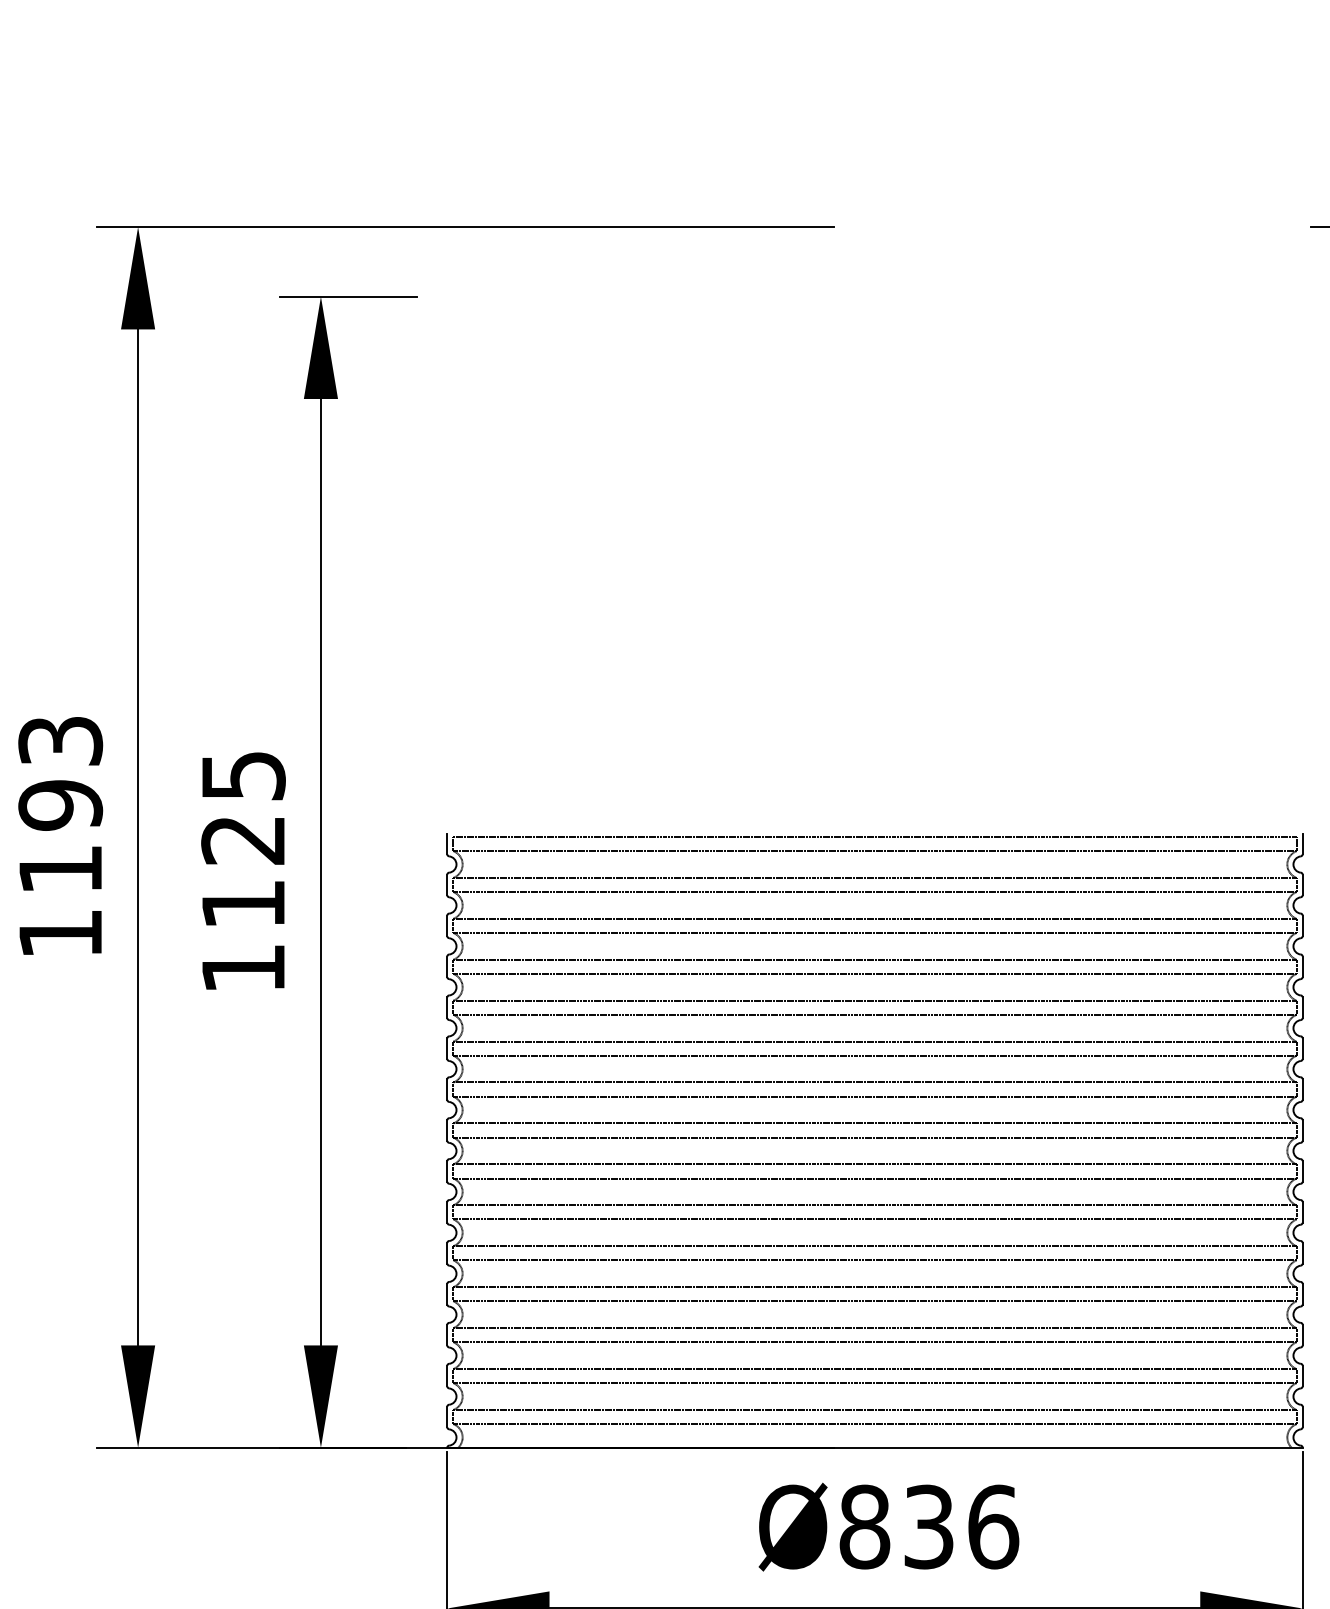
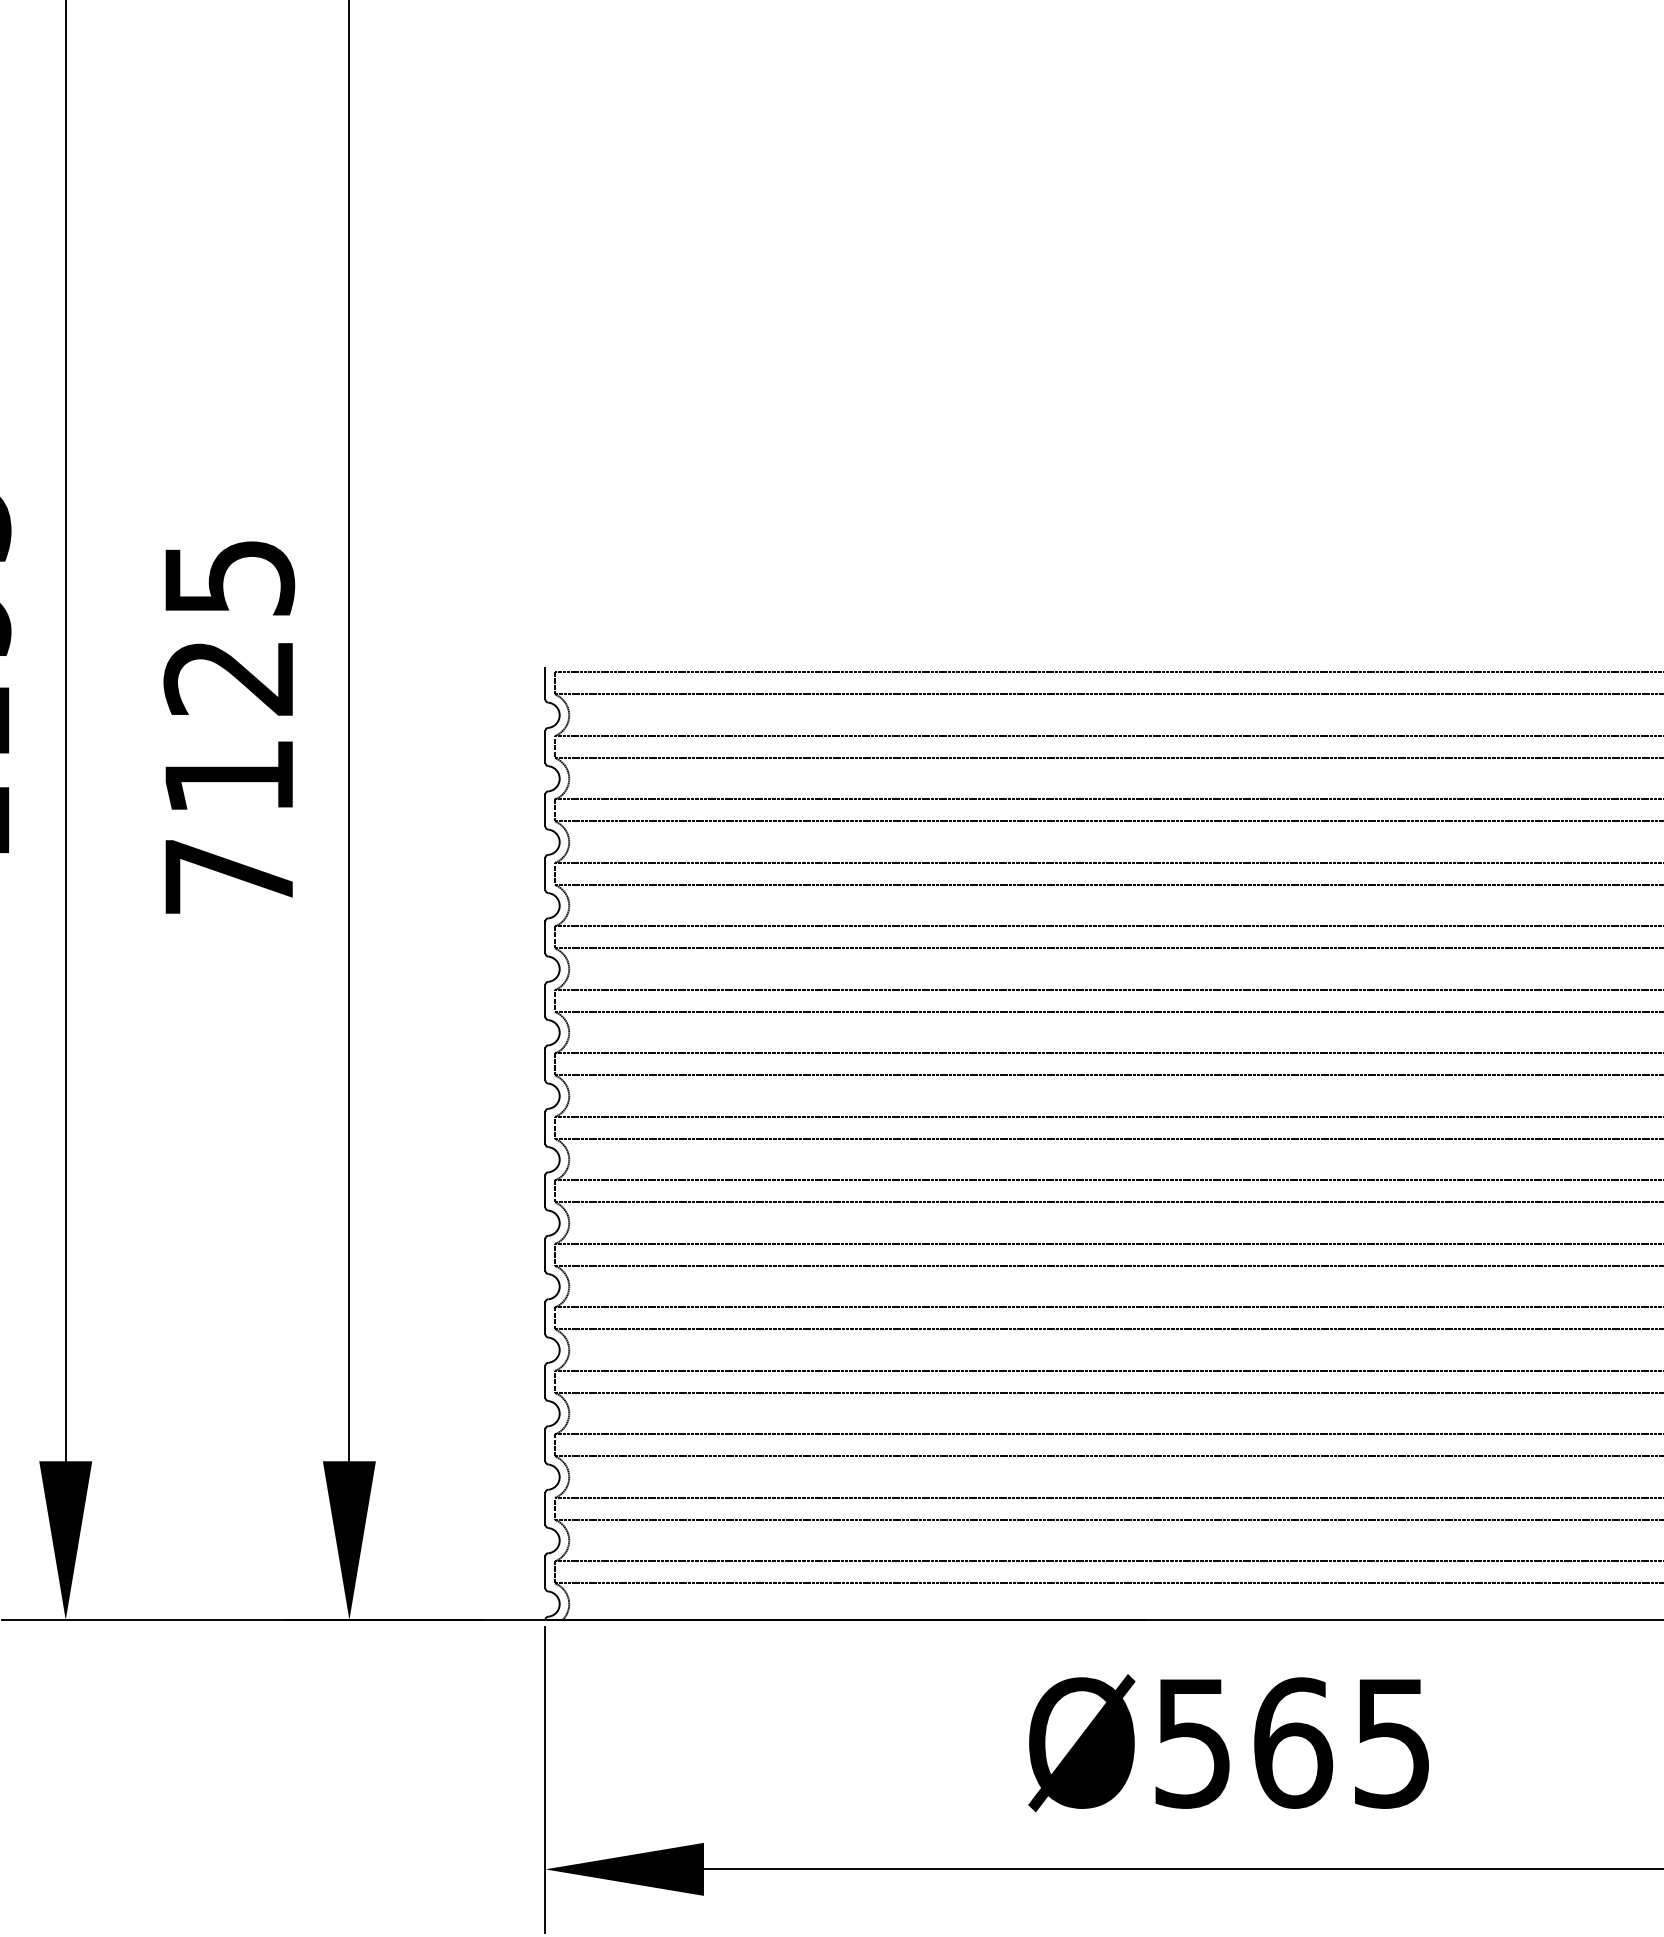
text: (243, 968) -> (229, 876), 1125 -> 7125
text: (929, 1526) -> (1293, 1742), Ø836 -> Ø565

